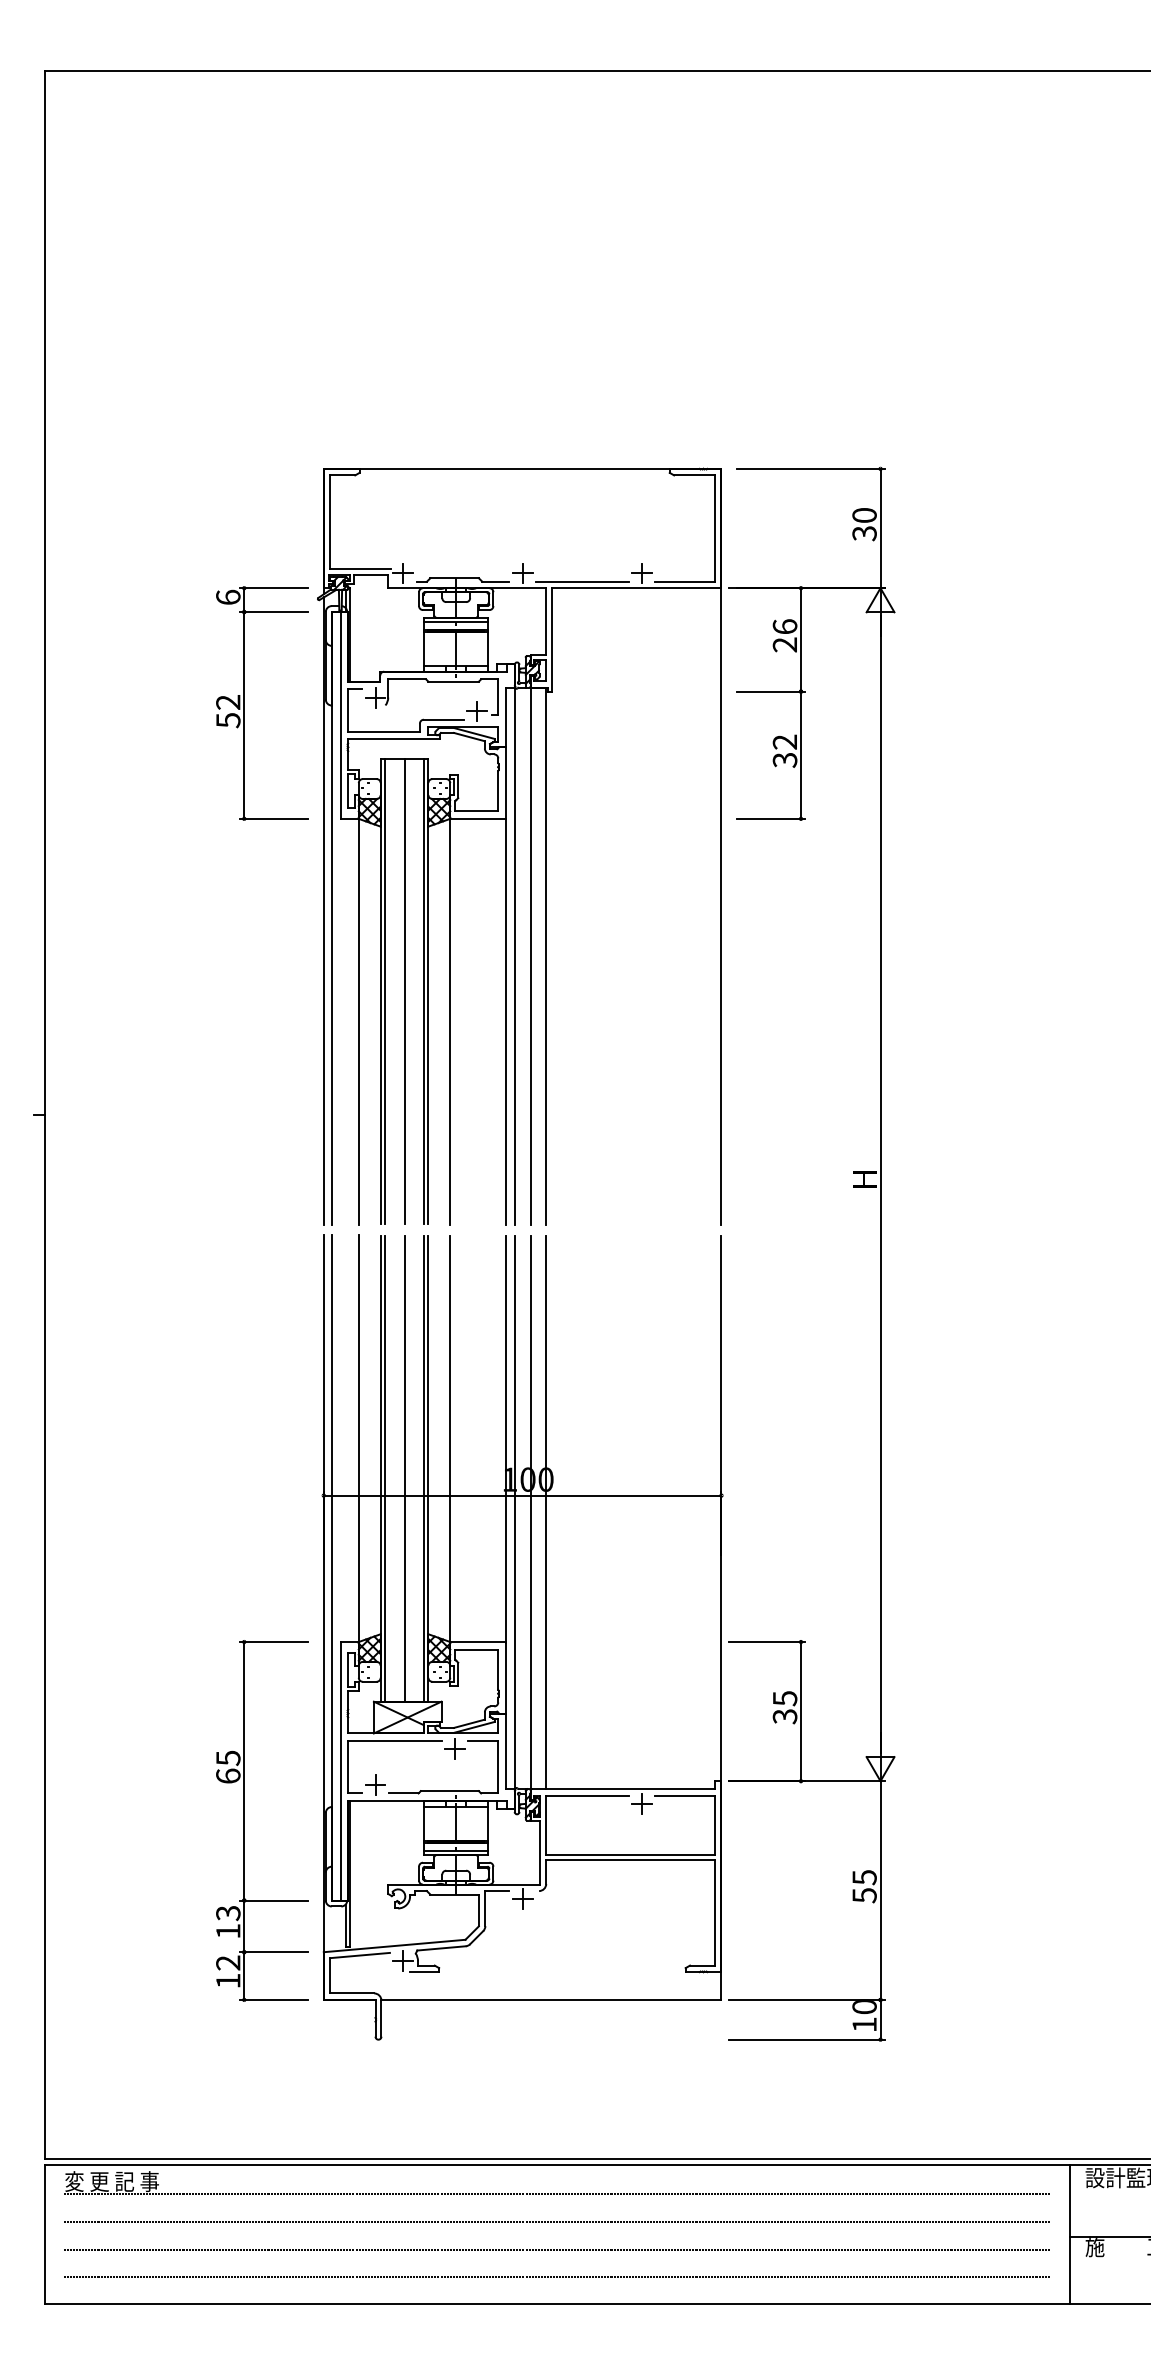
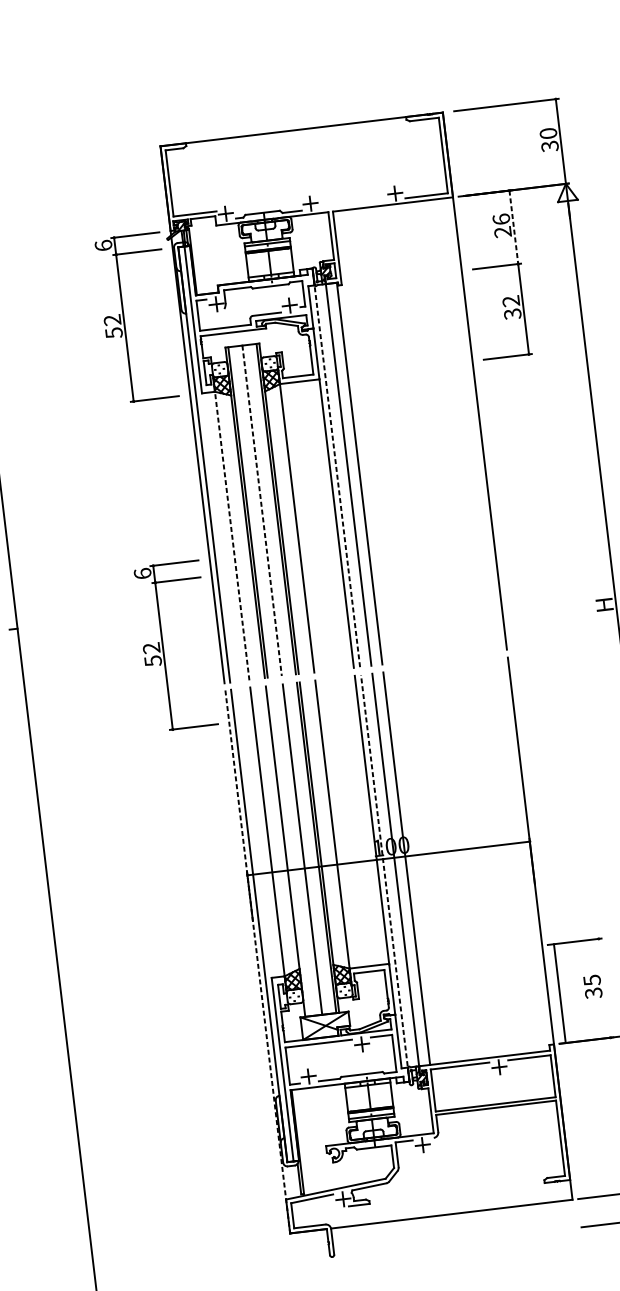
line: (581, 581) -> (353, 204), removed
line: (801, 639) -> (514, 226), solid -> dashed
line: (514, 944) -> (336, 467), solid -> dashed
line: (404, 991) -> (262, 510), solid -> dashed
line: (358, 1021) -> (231, 535), solid -> dashed
part: (244, 1165) -> (163, 647), added
line: (384, 1468) -> (288, 850), removed
line: (514, 1522) -> (385, 878), solid -> dashed
line: (323, 1618) -> (257, 962), solid -> dashed
line: (801, 1711) -> (560, 993), moved
part: (244, 1820) -> (218, 1112), removed

